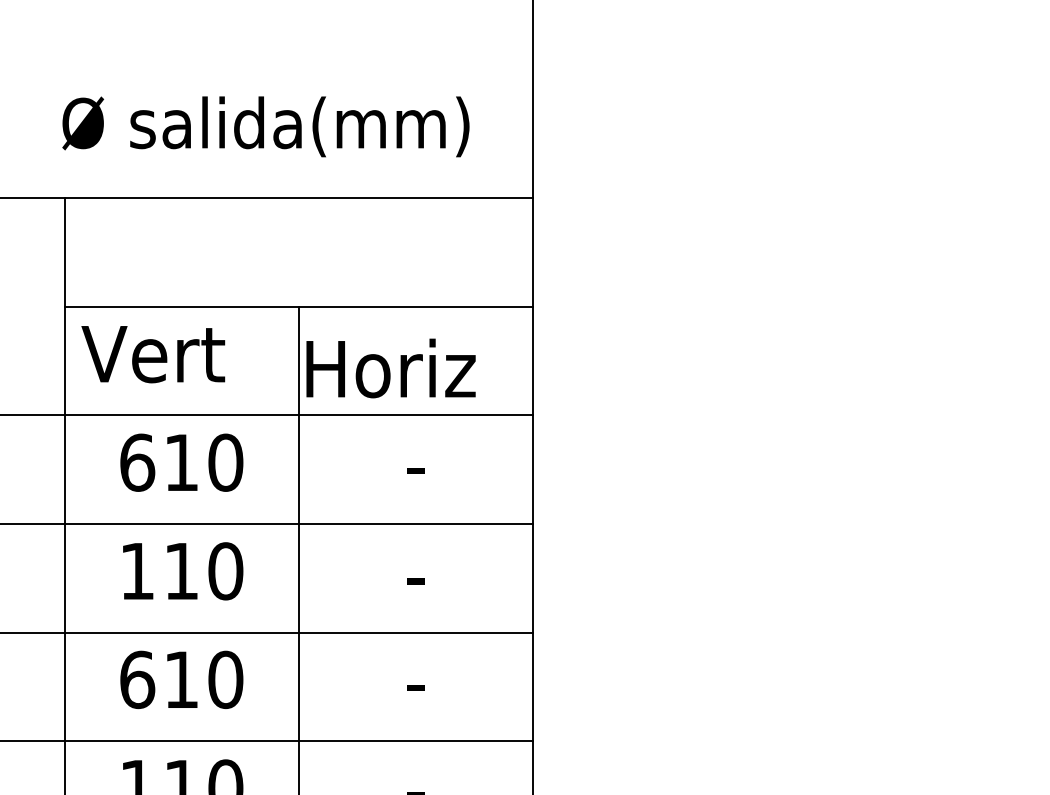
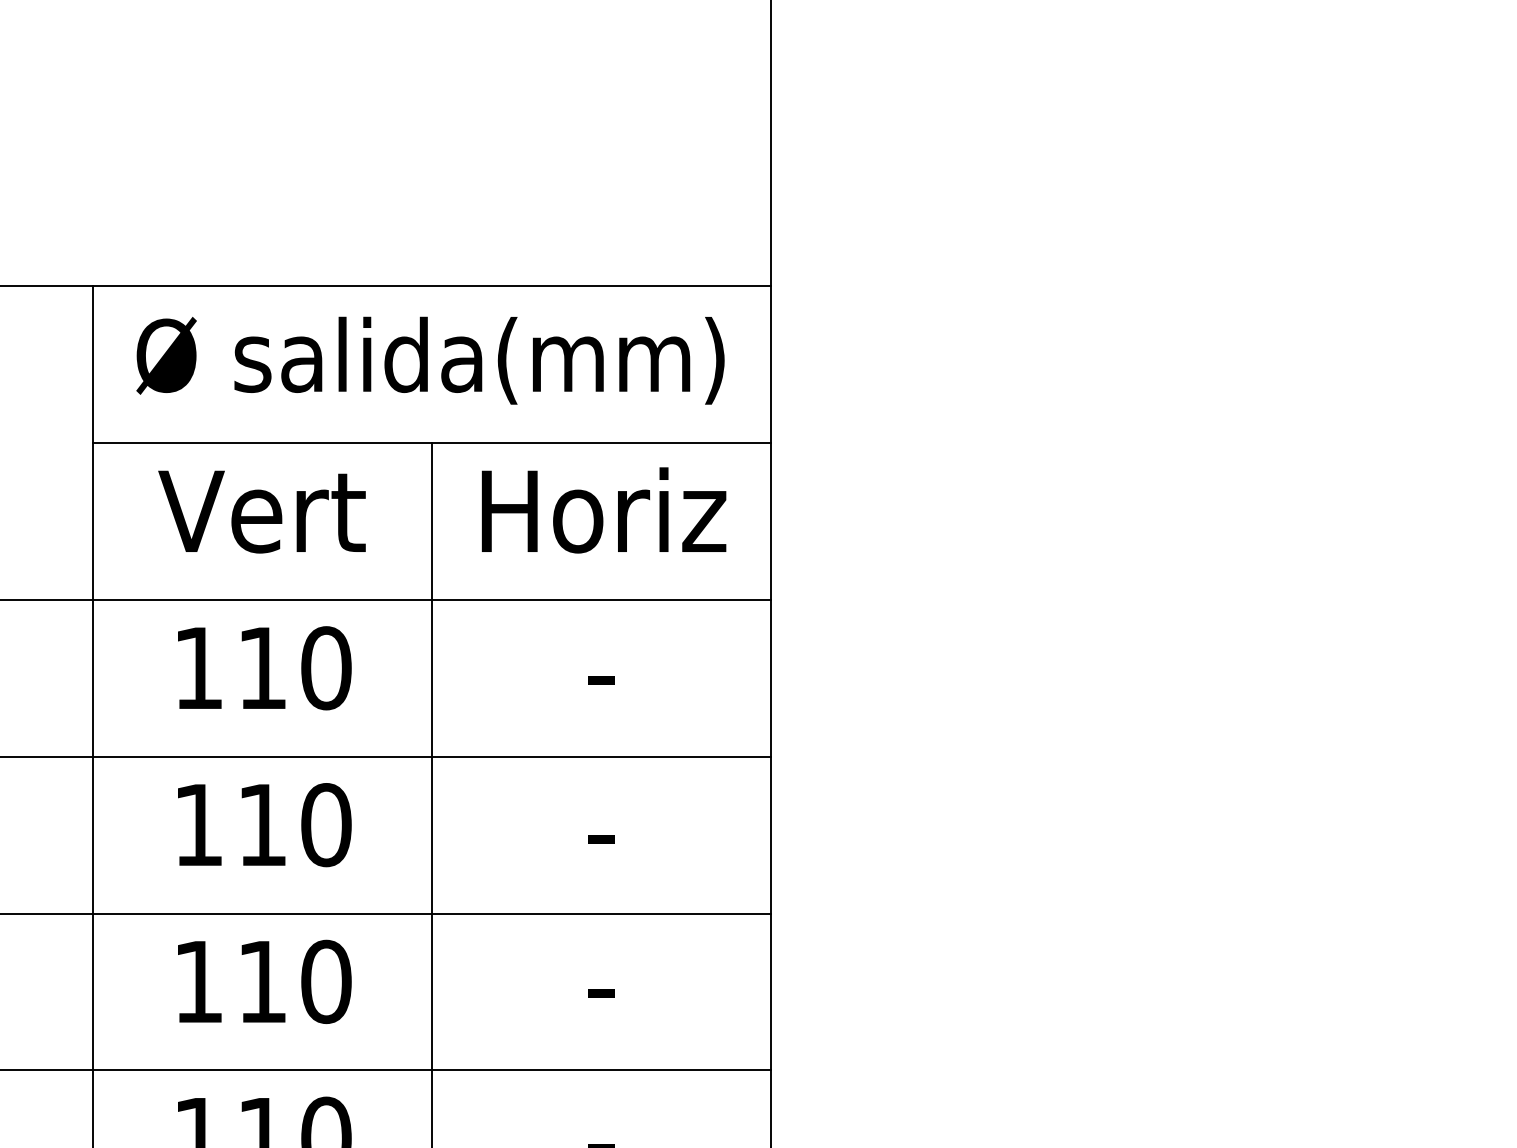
text: (265, 126) -> (429, 360), moved
text: (153, 354) -> (262, 511), moved
text: (390, 368) -> (603, 510), moved
text: (137, 462) -> (198, 667), 610 -> 110
text: (137, 679) -> (198, 981), 610 -> 110

